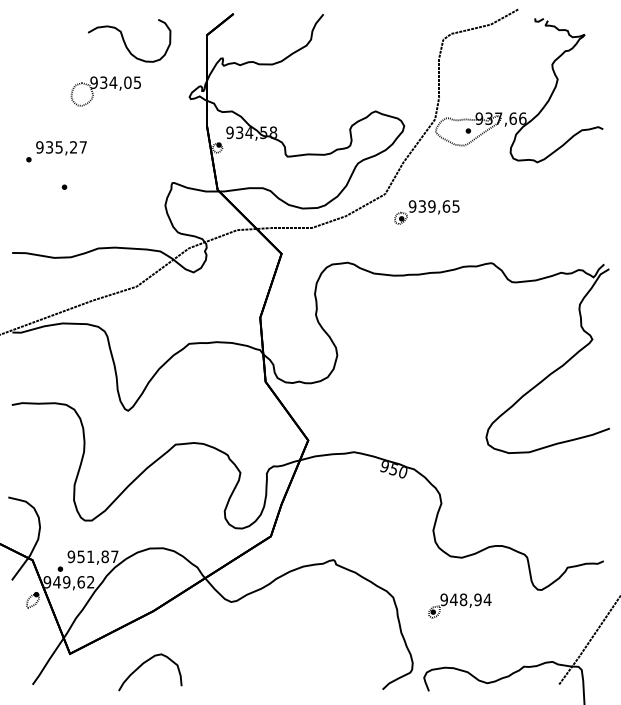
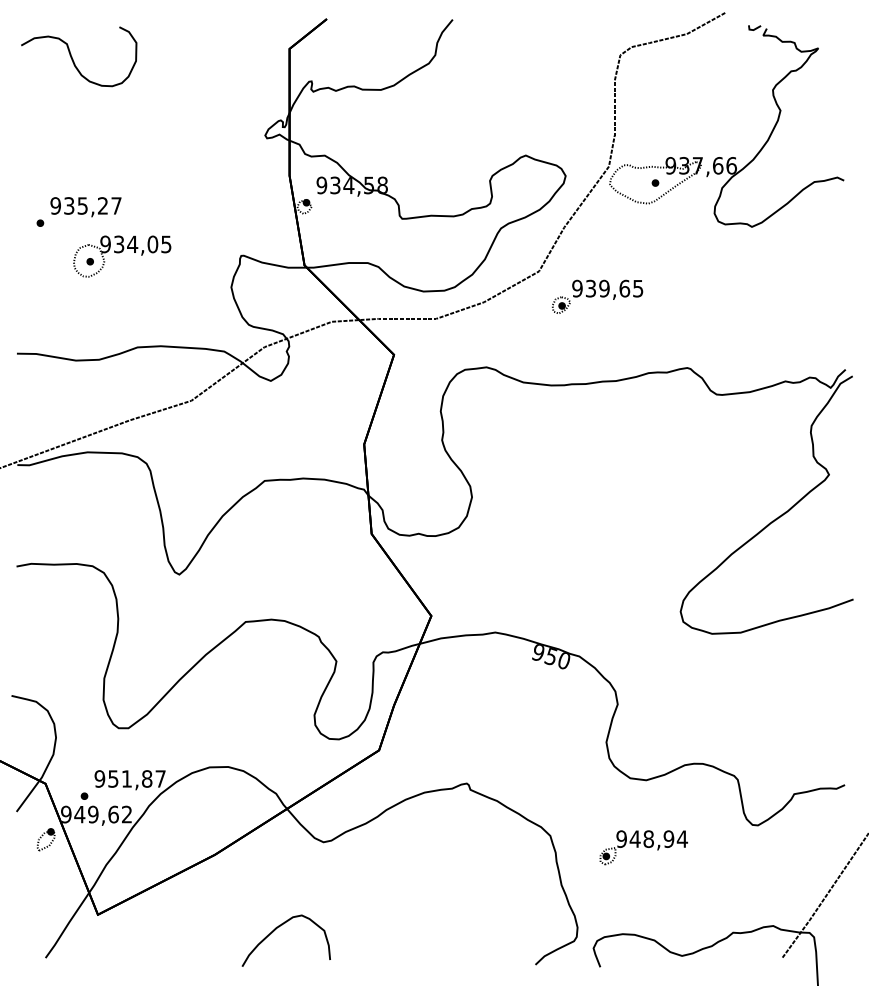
curve: (125, 42) -> (73, 59), moved
part: (106, 91) -> (122, 256), moved
curve: (142, 665) -> (275, 930), moved

